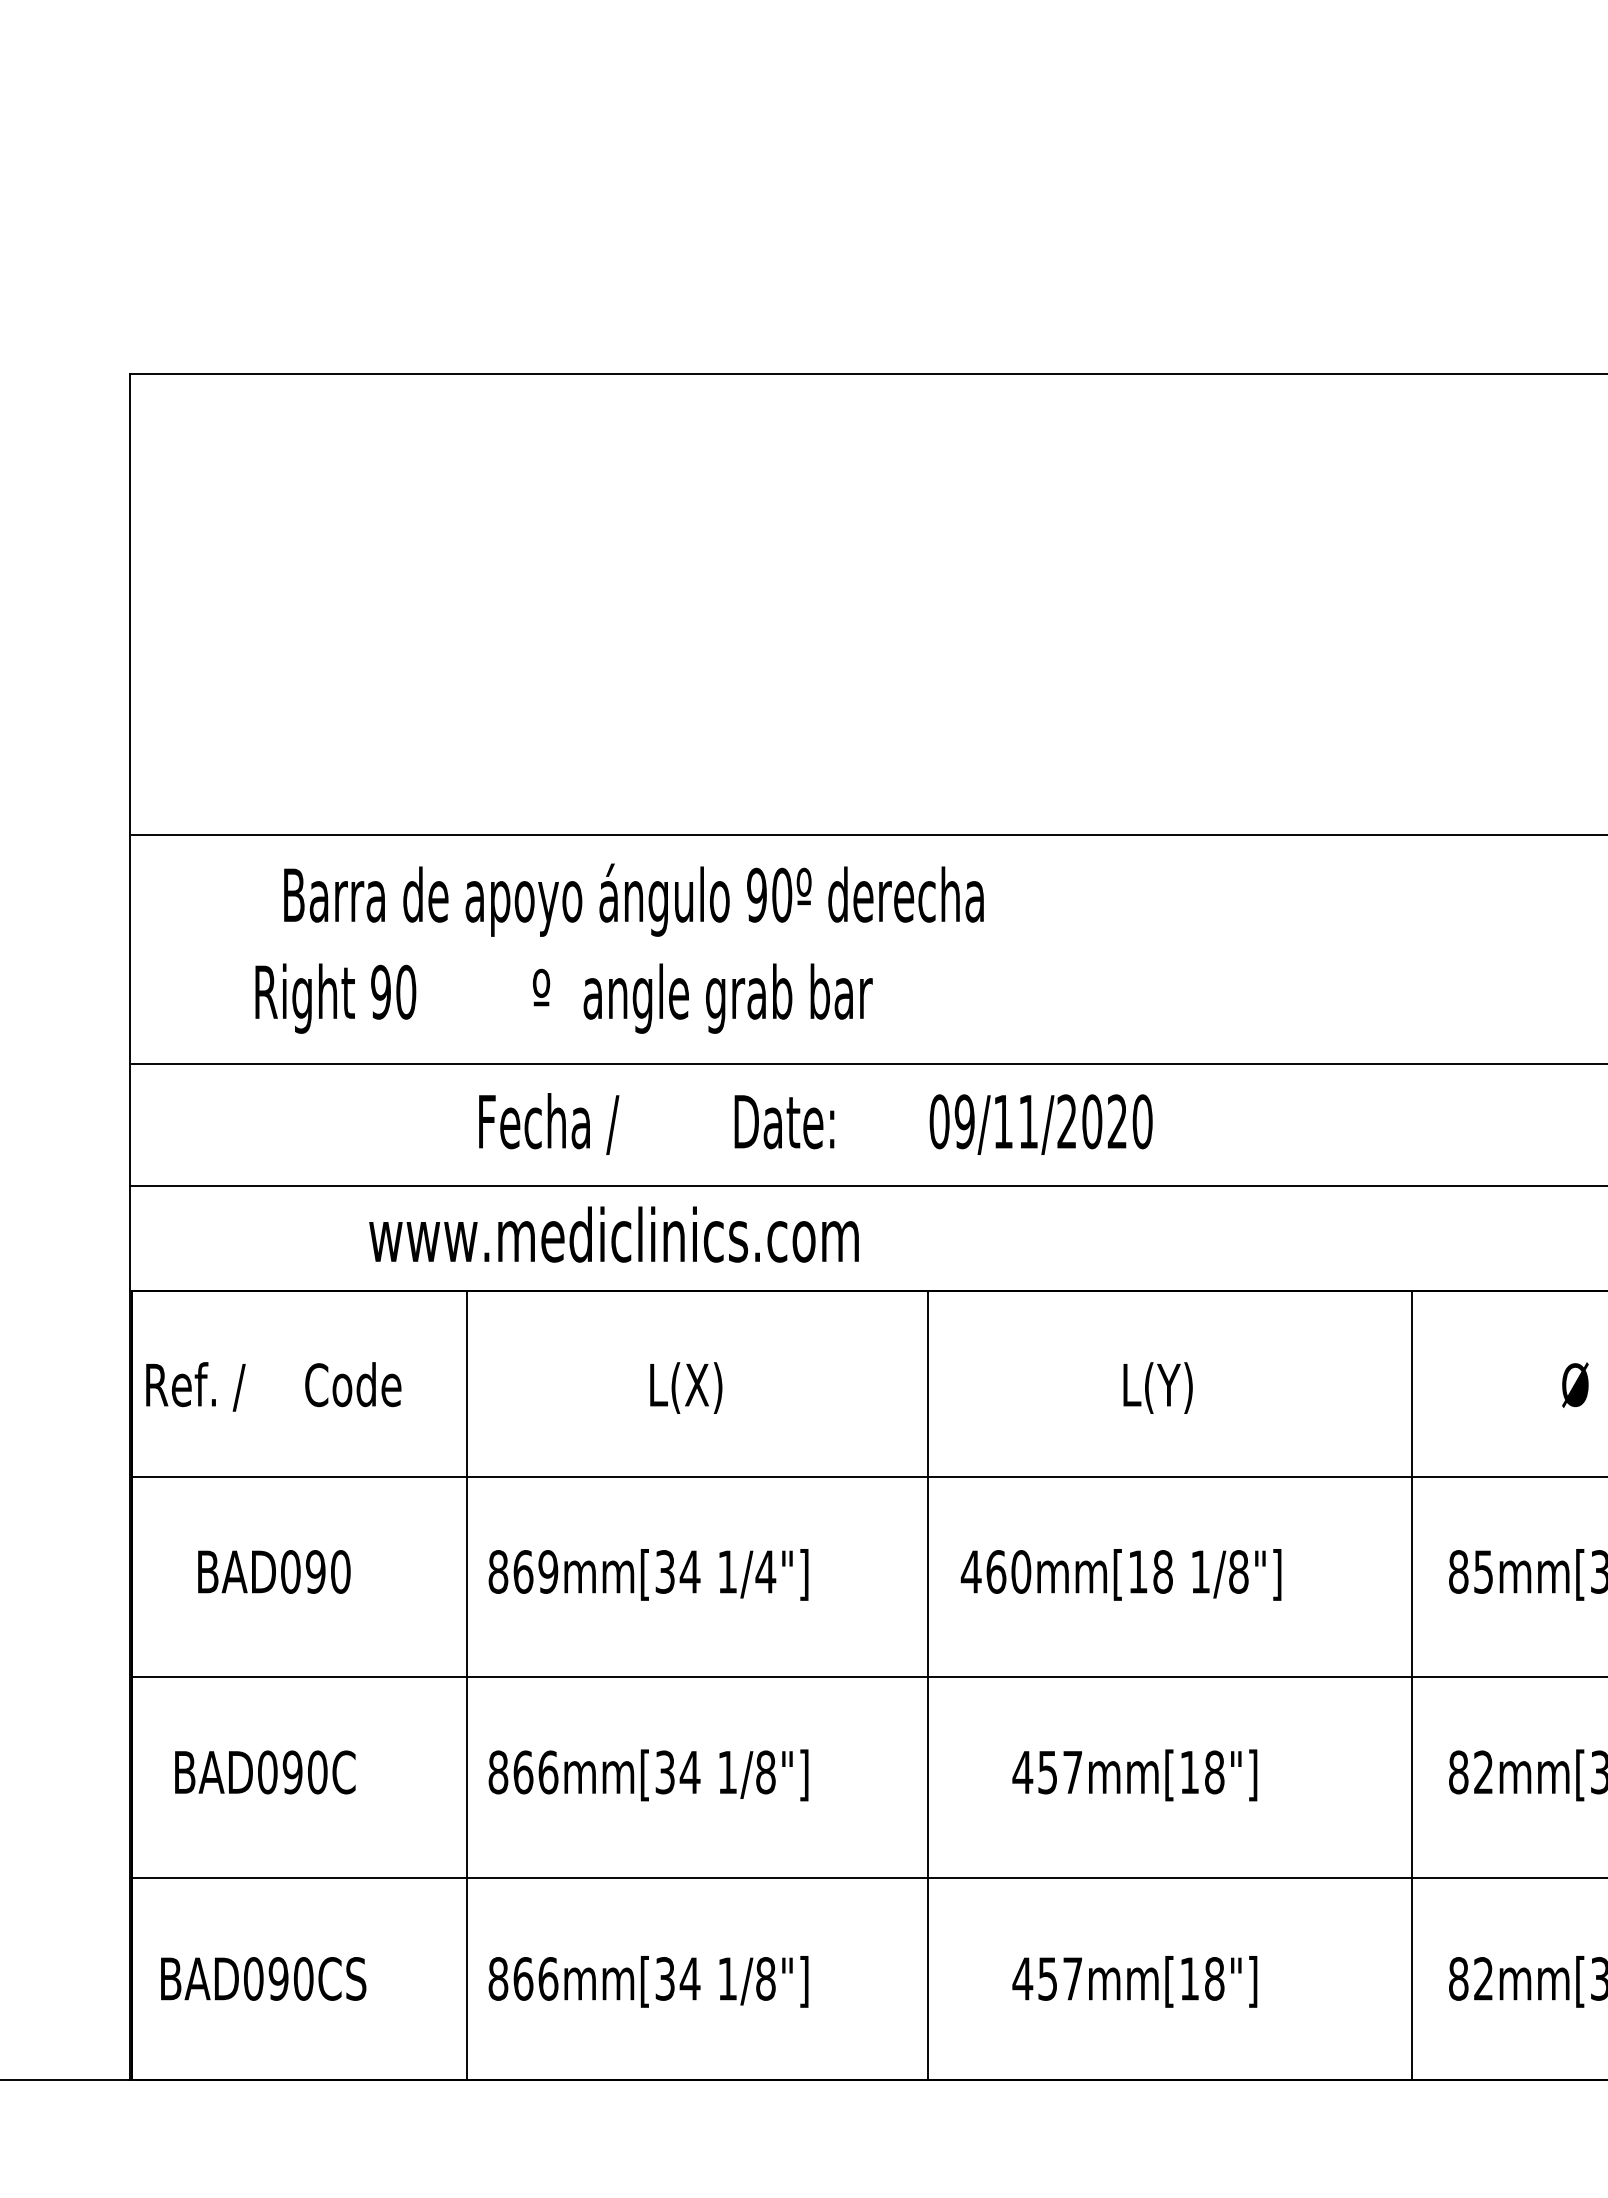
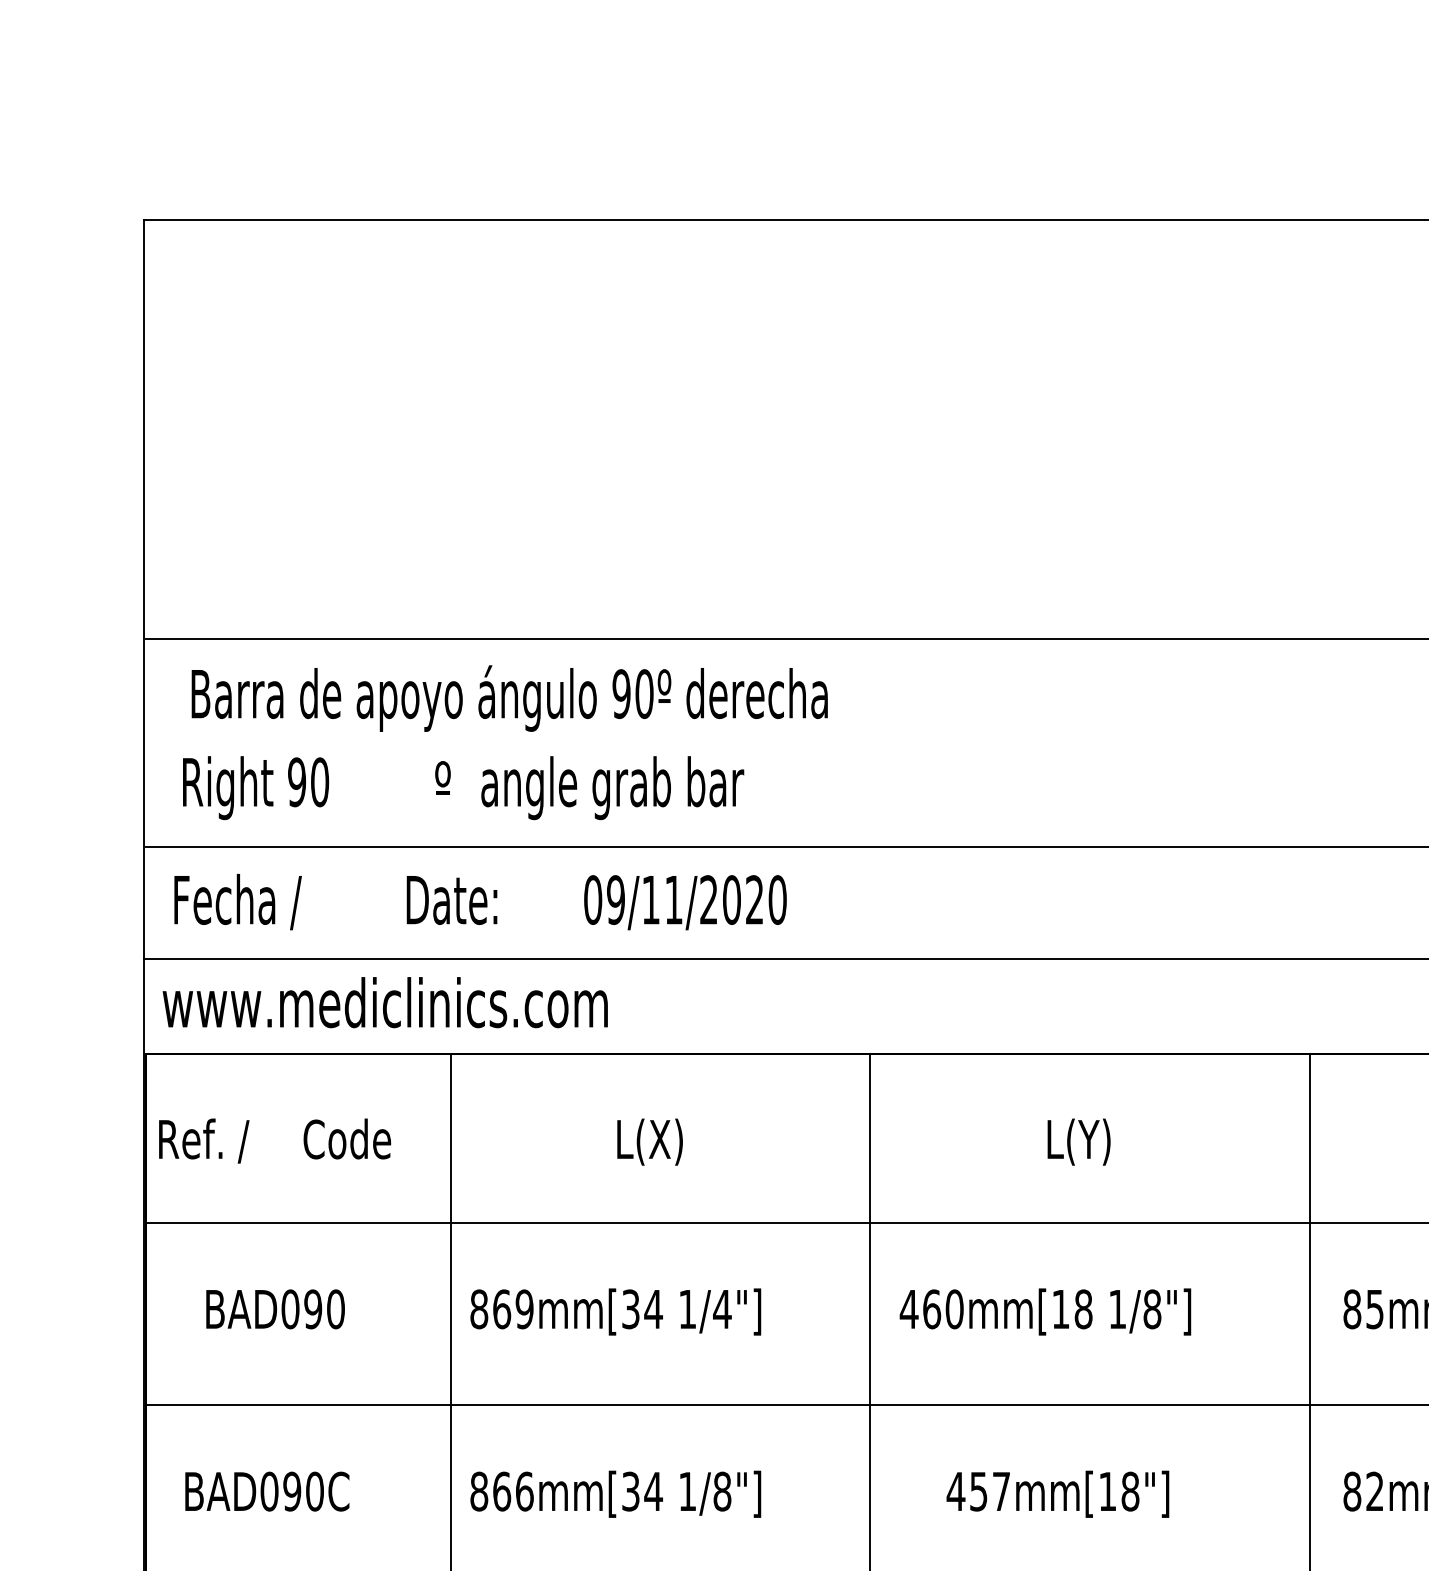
text: (633, 899) -> (509, 697), moved
text: (563, 998) -> (462, 787), moved
text: (815, 1123) -> (480, 901), moved
text: (613, 1234) -> (384, 1002), moved

